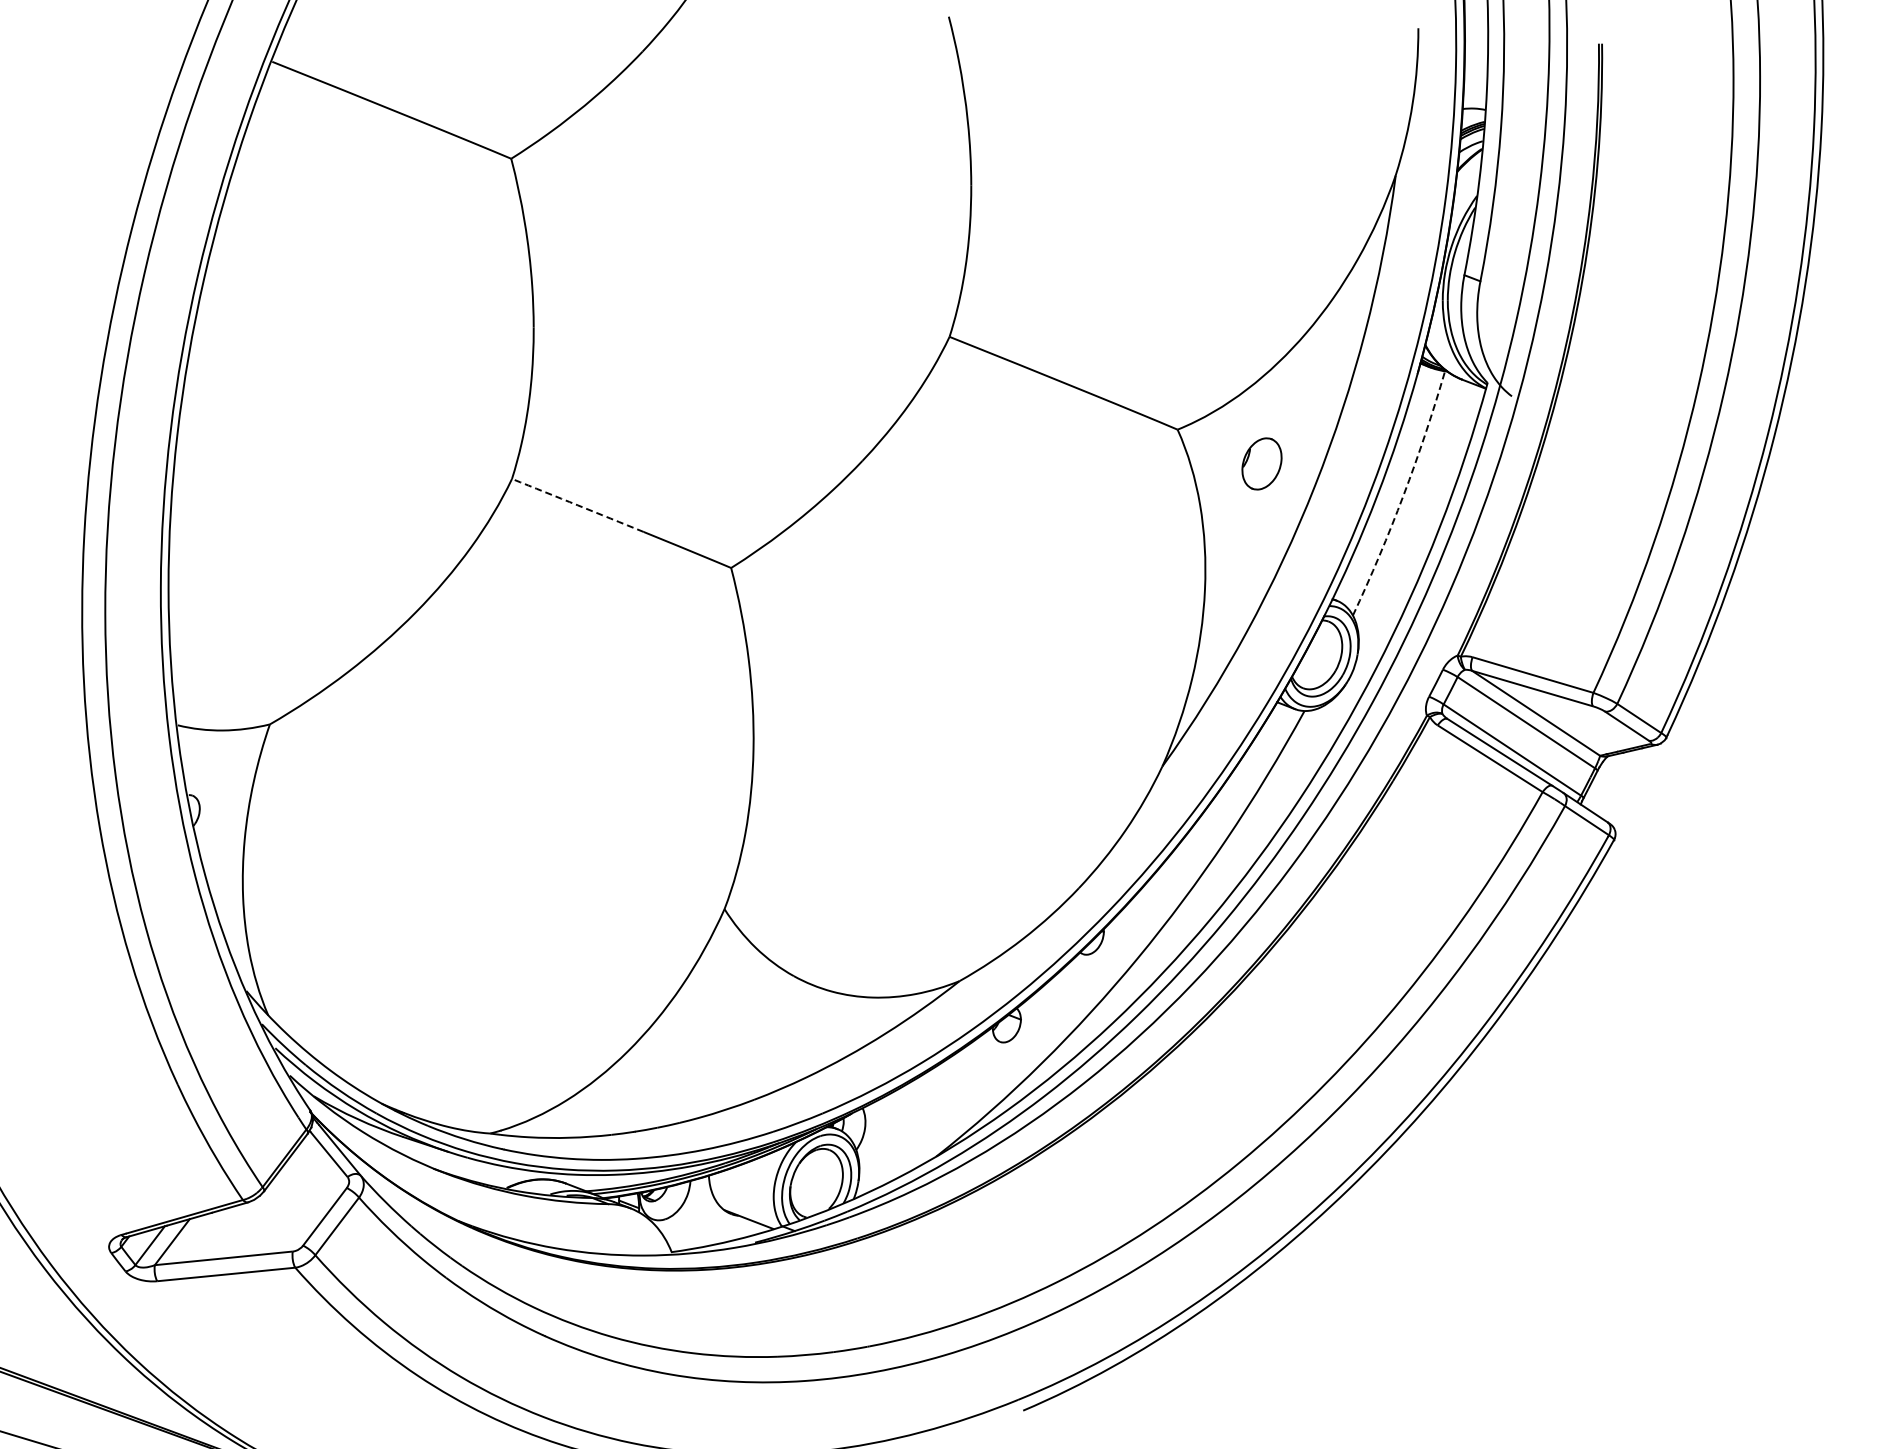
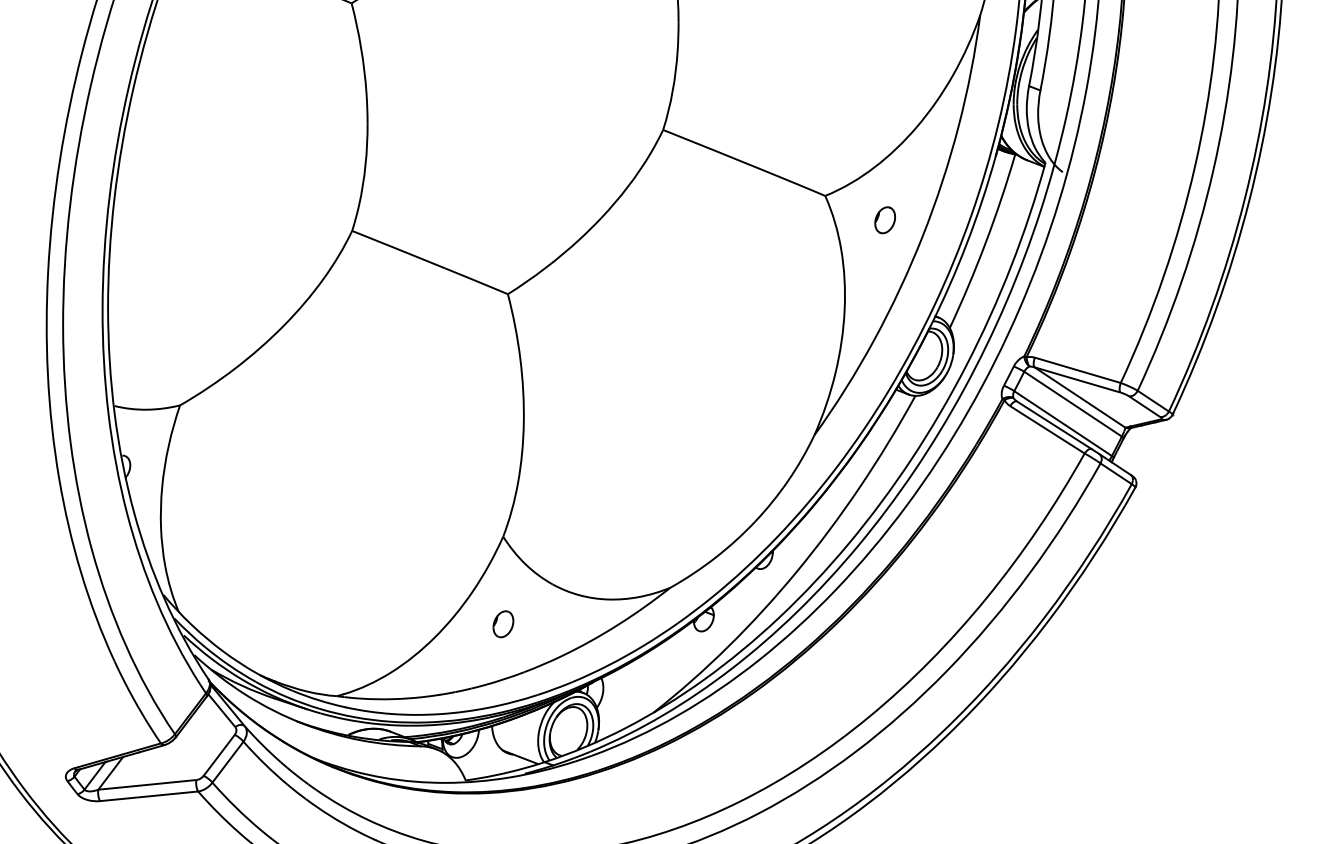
part: (1261, 463) -> (884, 219), size x0.71
arc: (1403, 495) -> (985, 242), dashed -> solid
arc: (577, 505) -> (398, 249), dashed -> solid
part: (724, 1032) -> (503, 624), added

